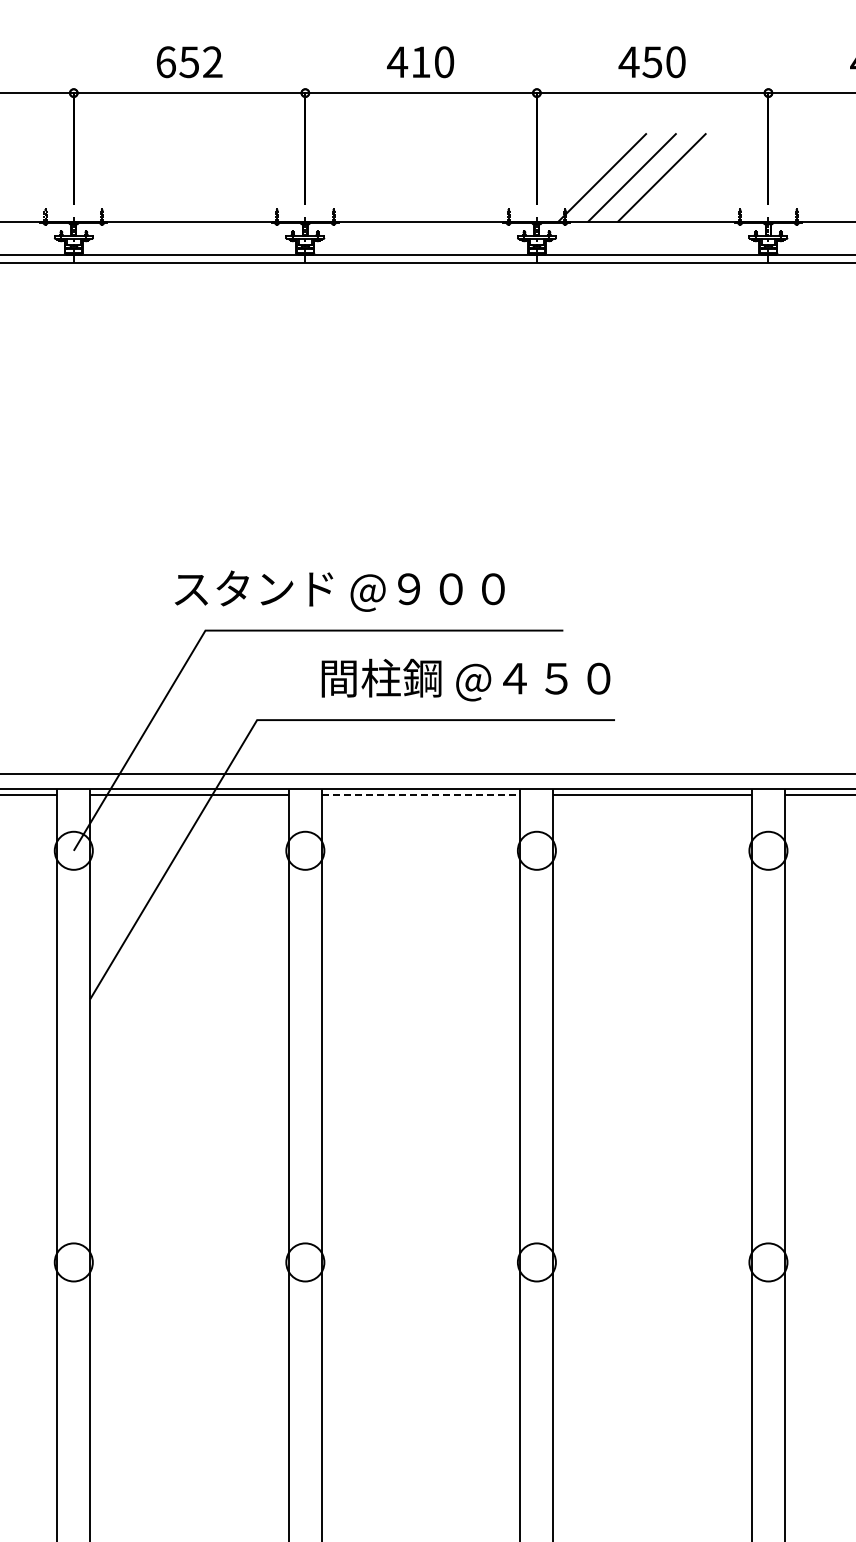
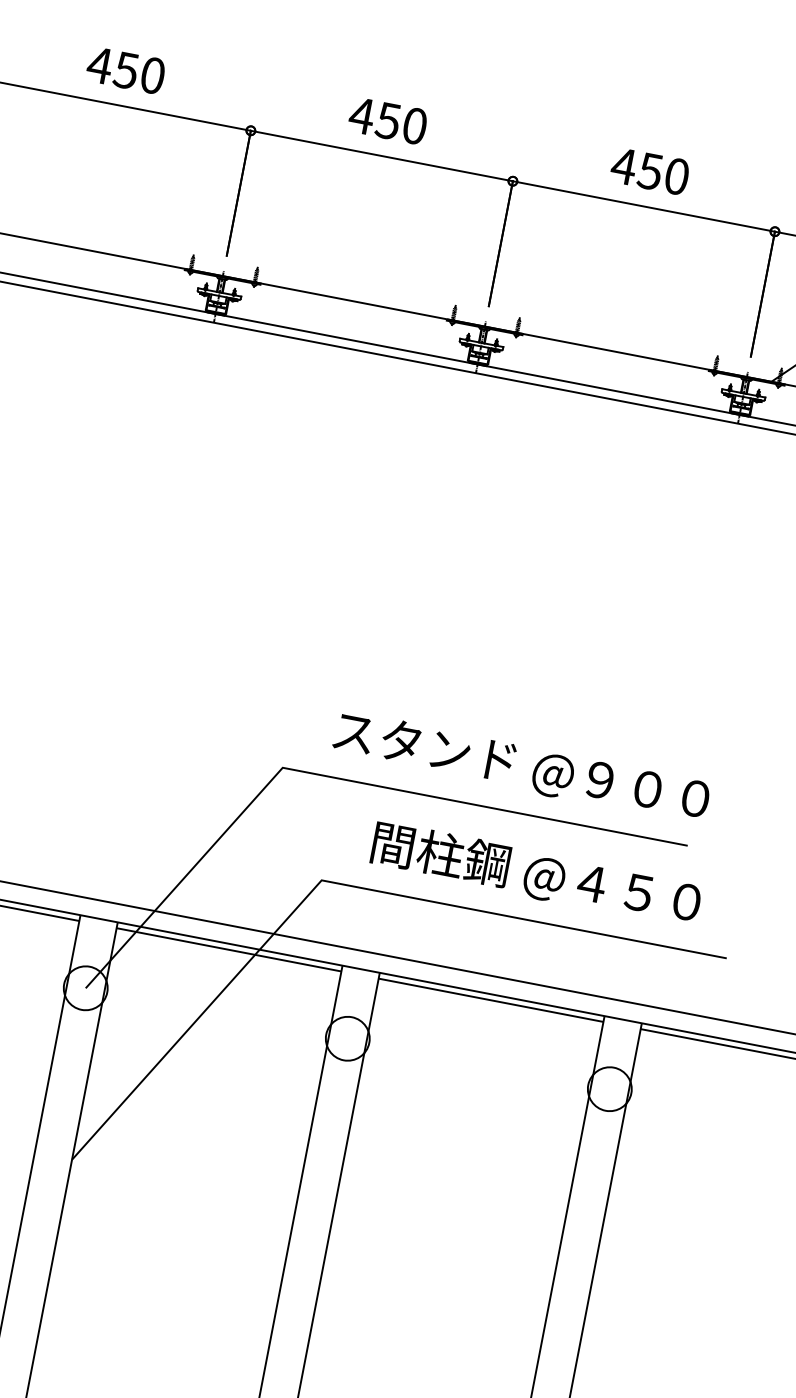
text: (188, 62) -> (387, 121), 652 -> 450
text: (420, 62) -> (649, 171), 410 -> 450
text: (339, 590) -> (521, 766), moved
text: (465, 679) -> (535, 873), moved
line: (421, 794) -> (491, 1000), dashed -> solid

